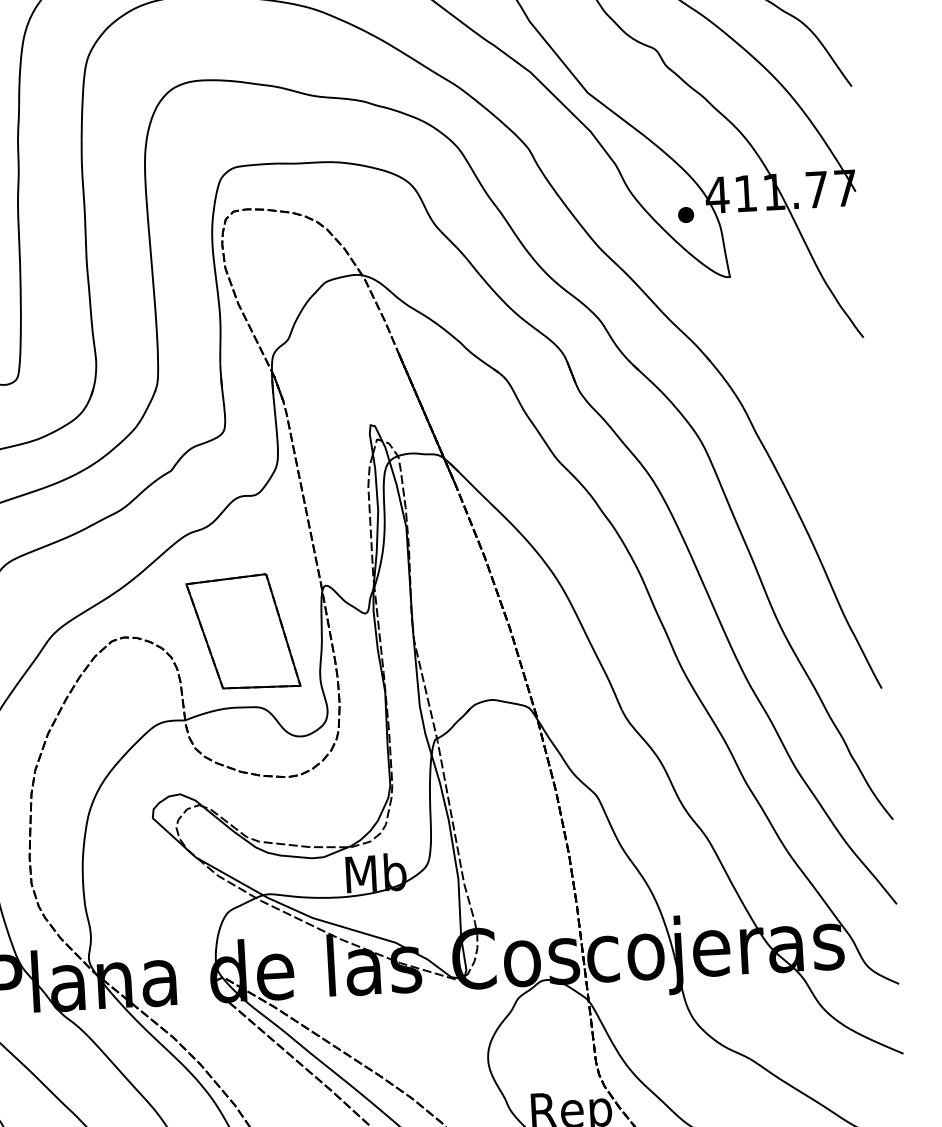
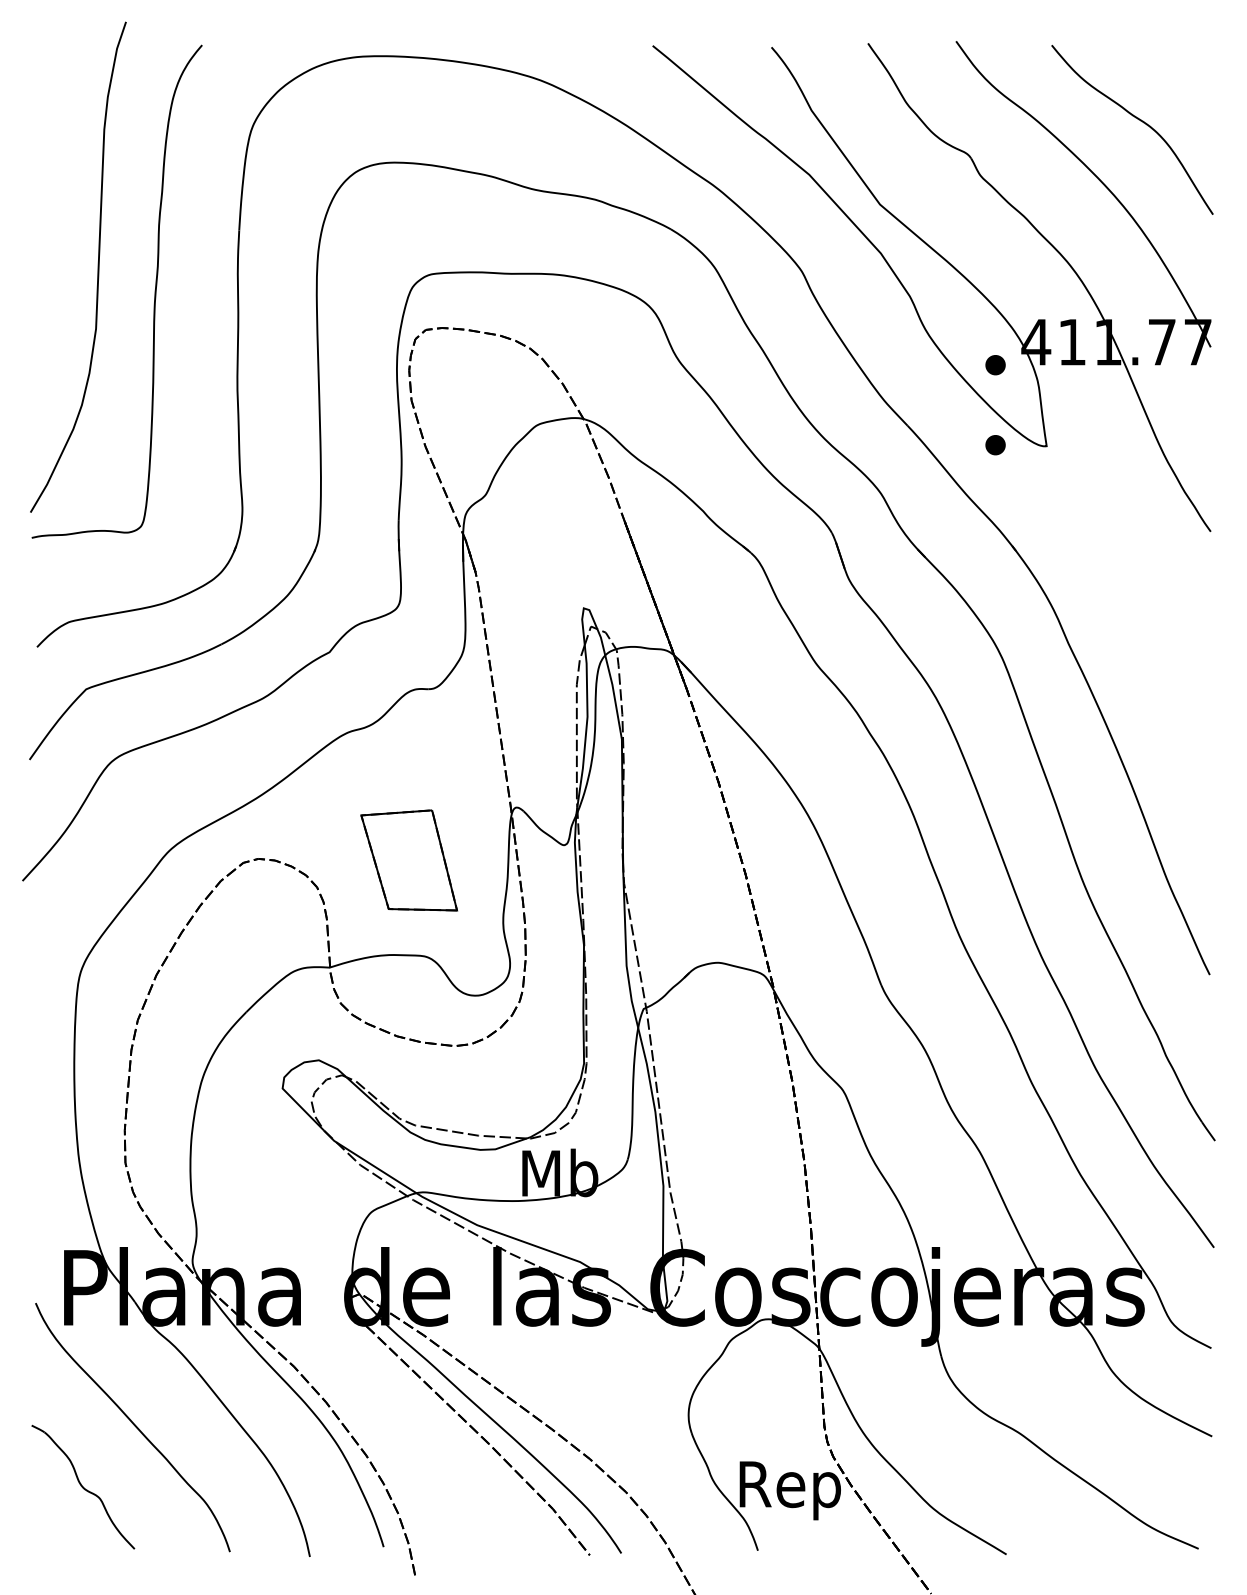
part: (689, 278) -> (995, 445), added
part: (242, 632) -> (408, 860), size x0.7

